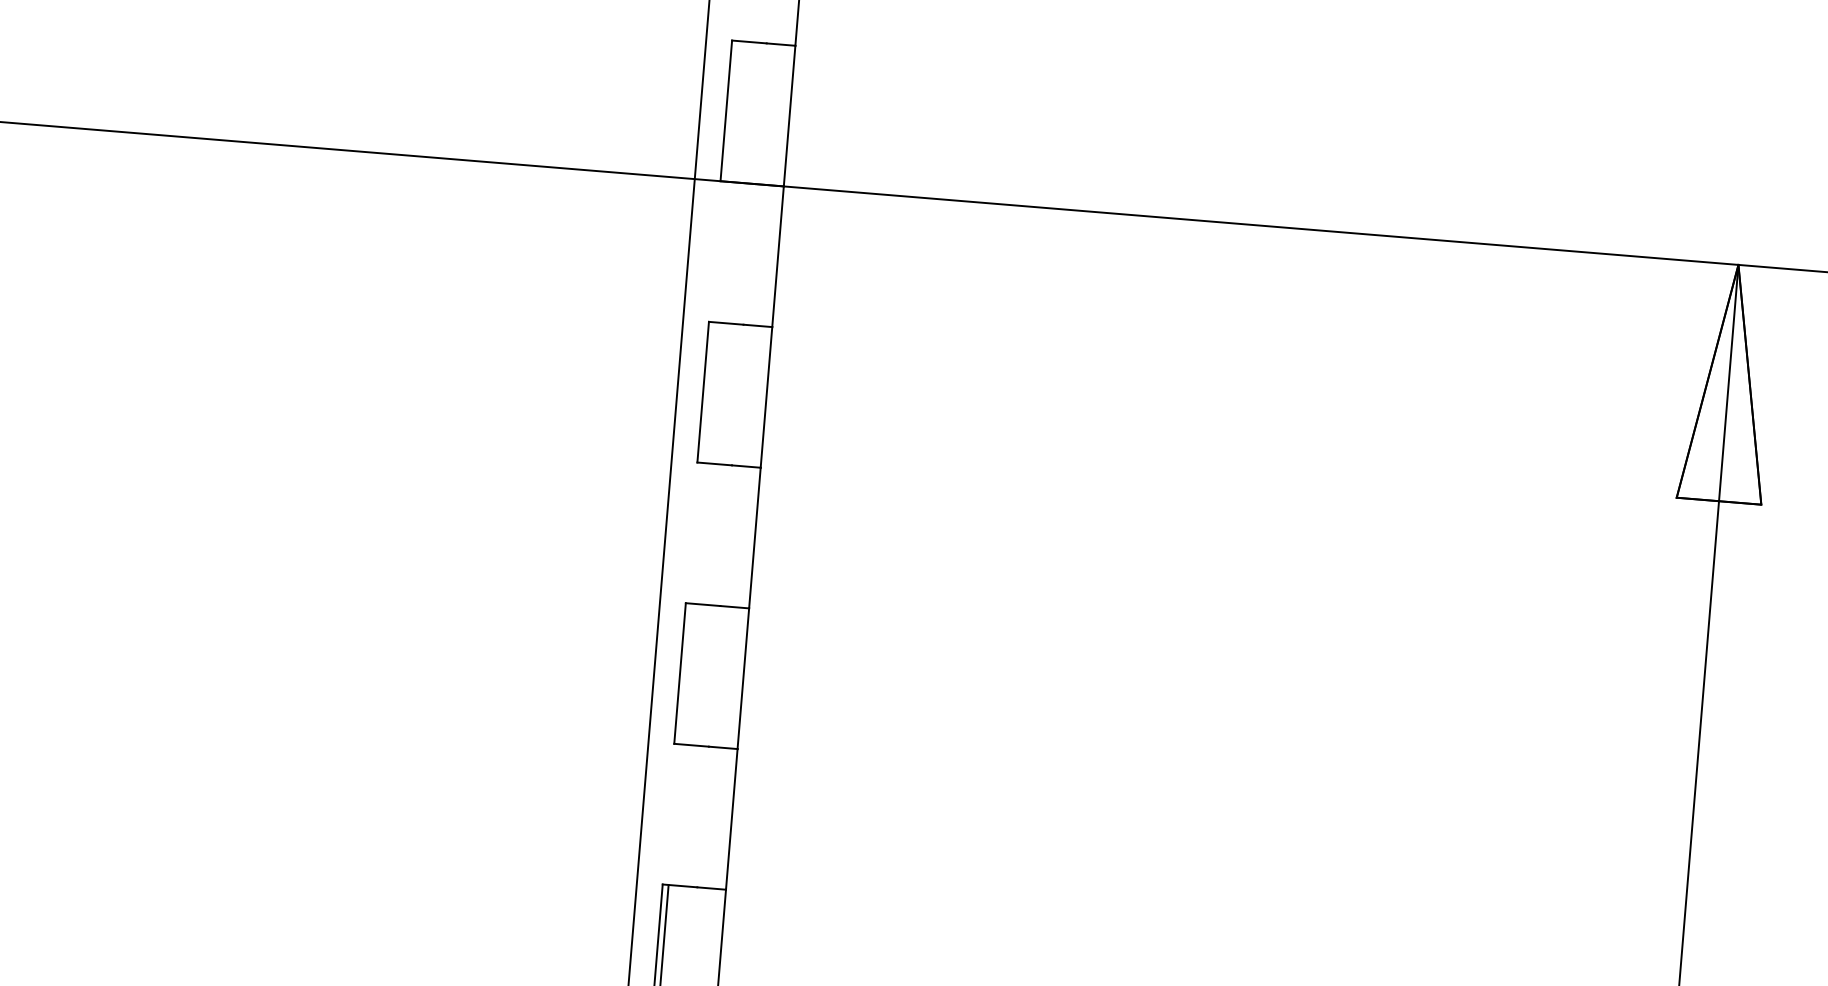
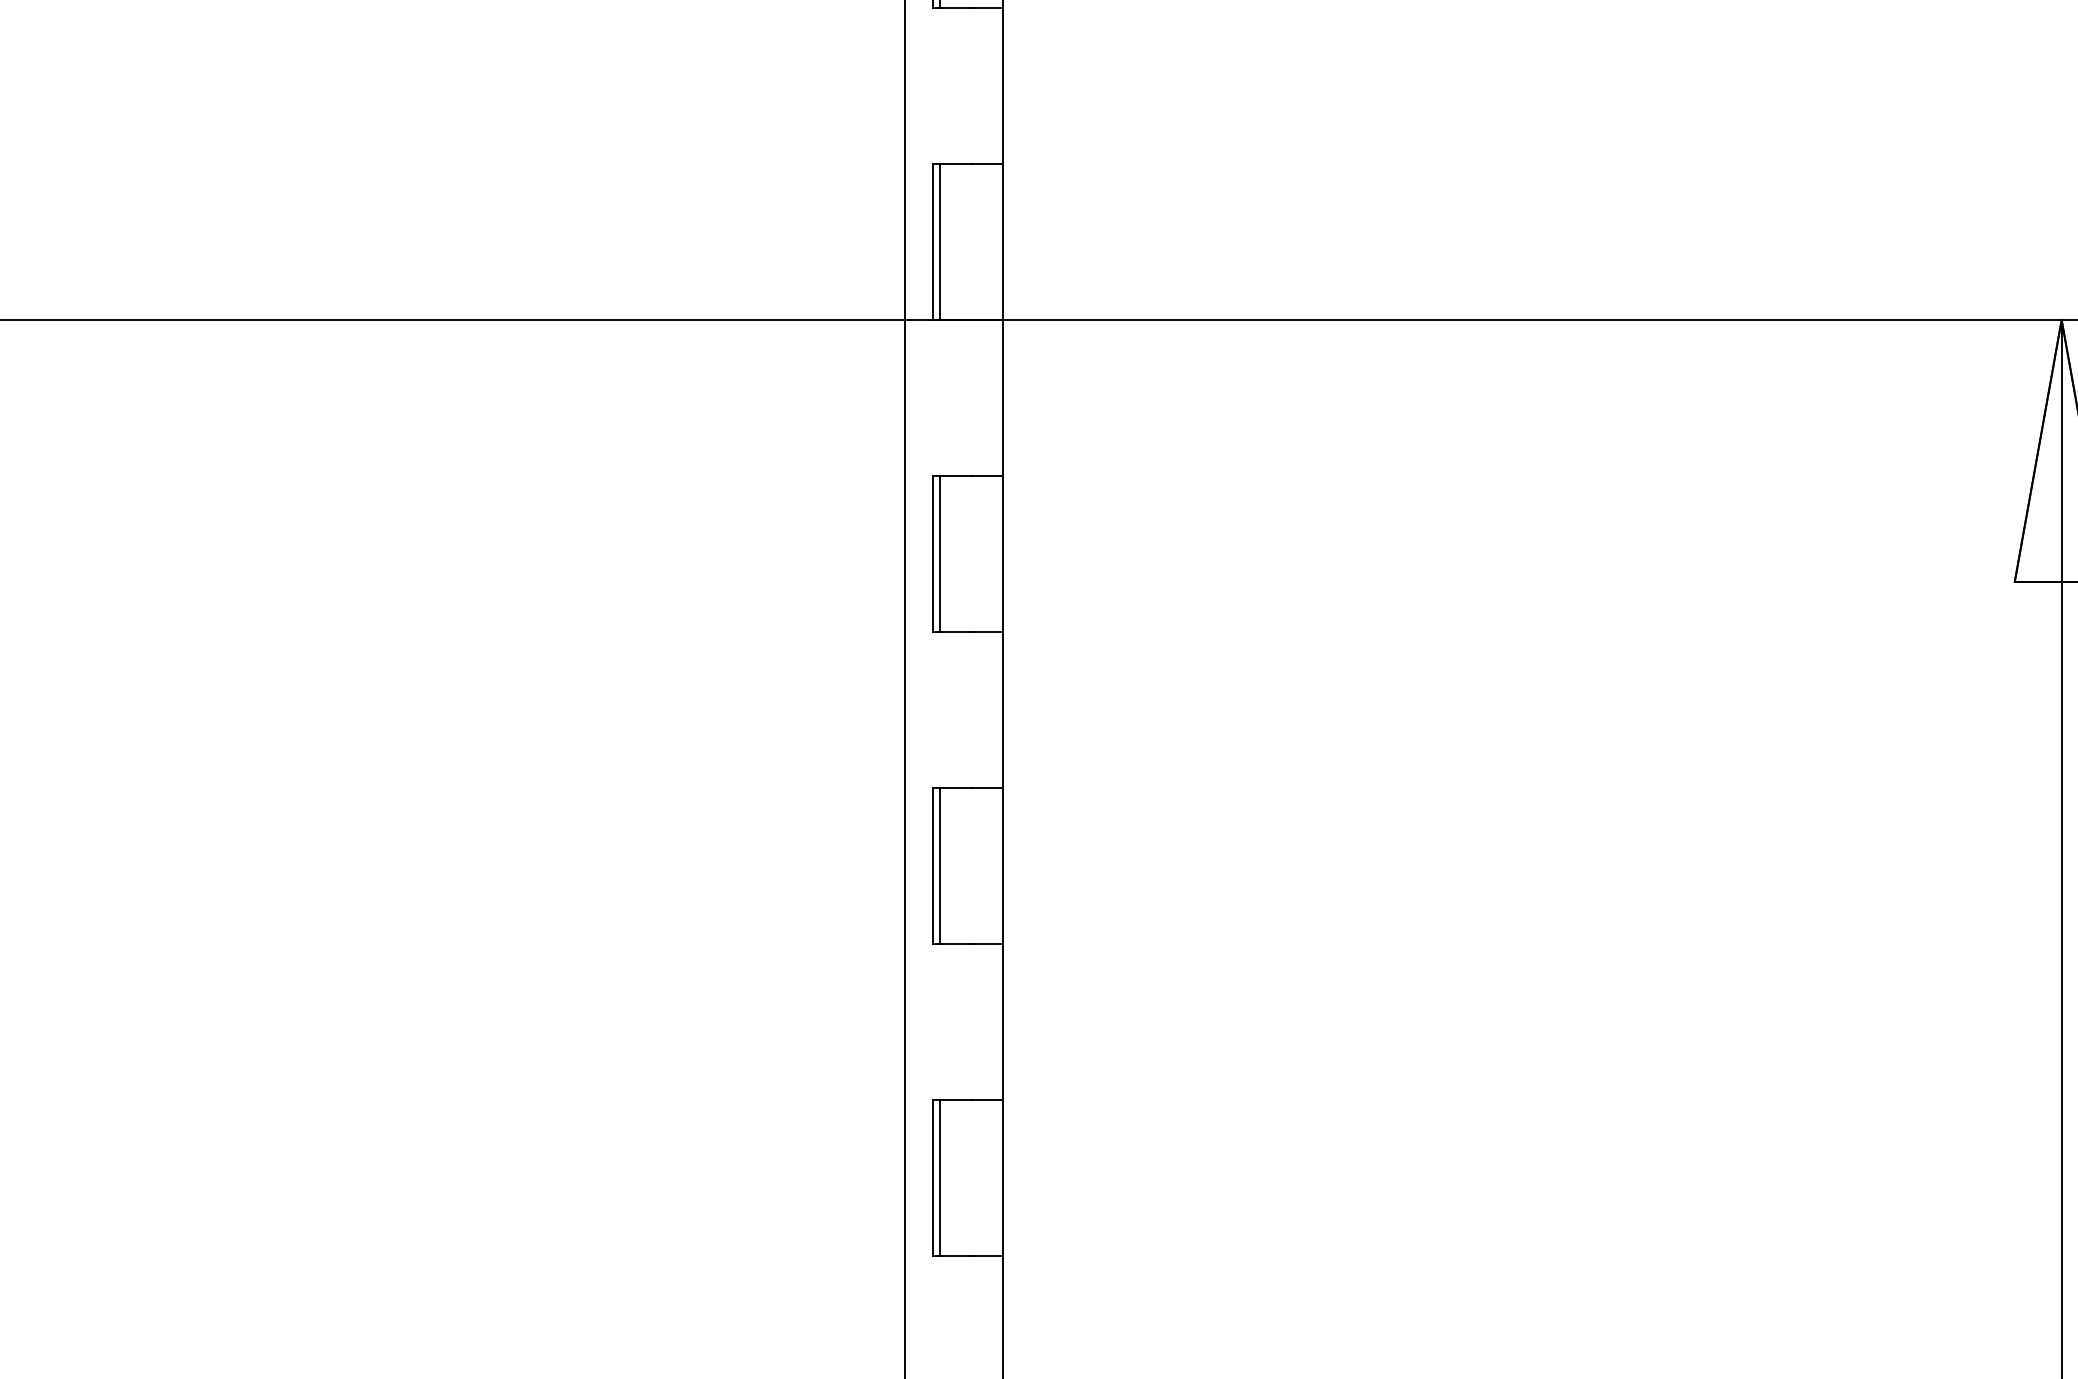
line: (731, 111) -> (939, 242), added
line: (708, 392) -> (939, 553), added
line: (685, 673) -> (939, 865), added

